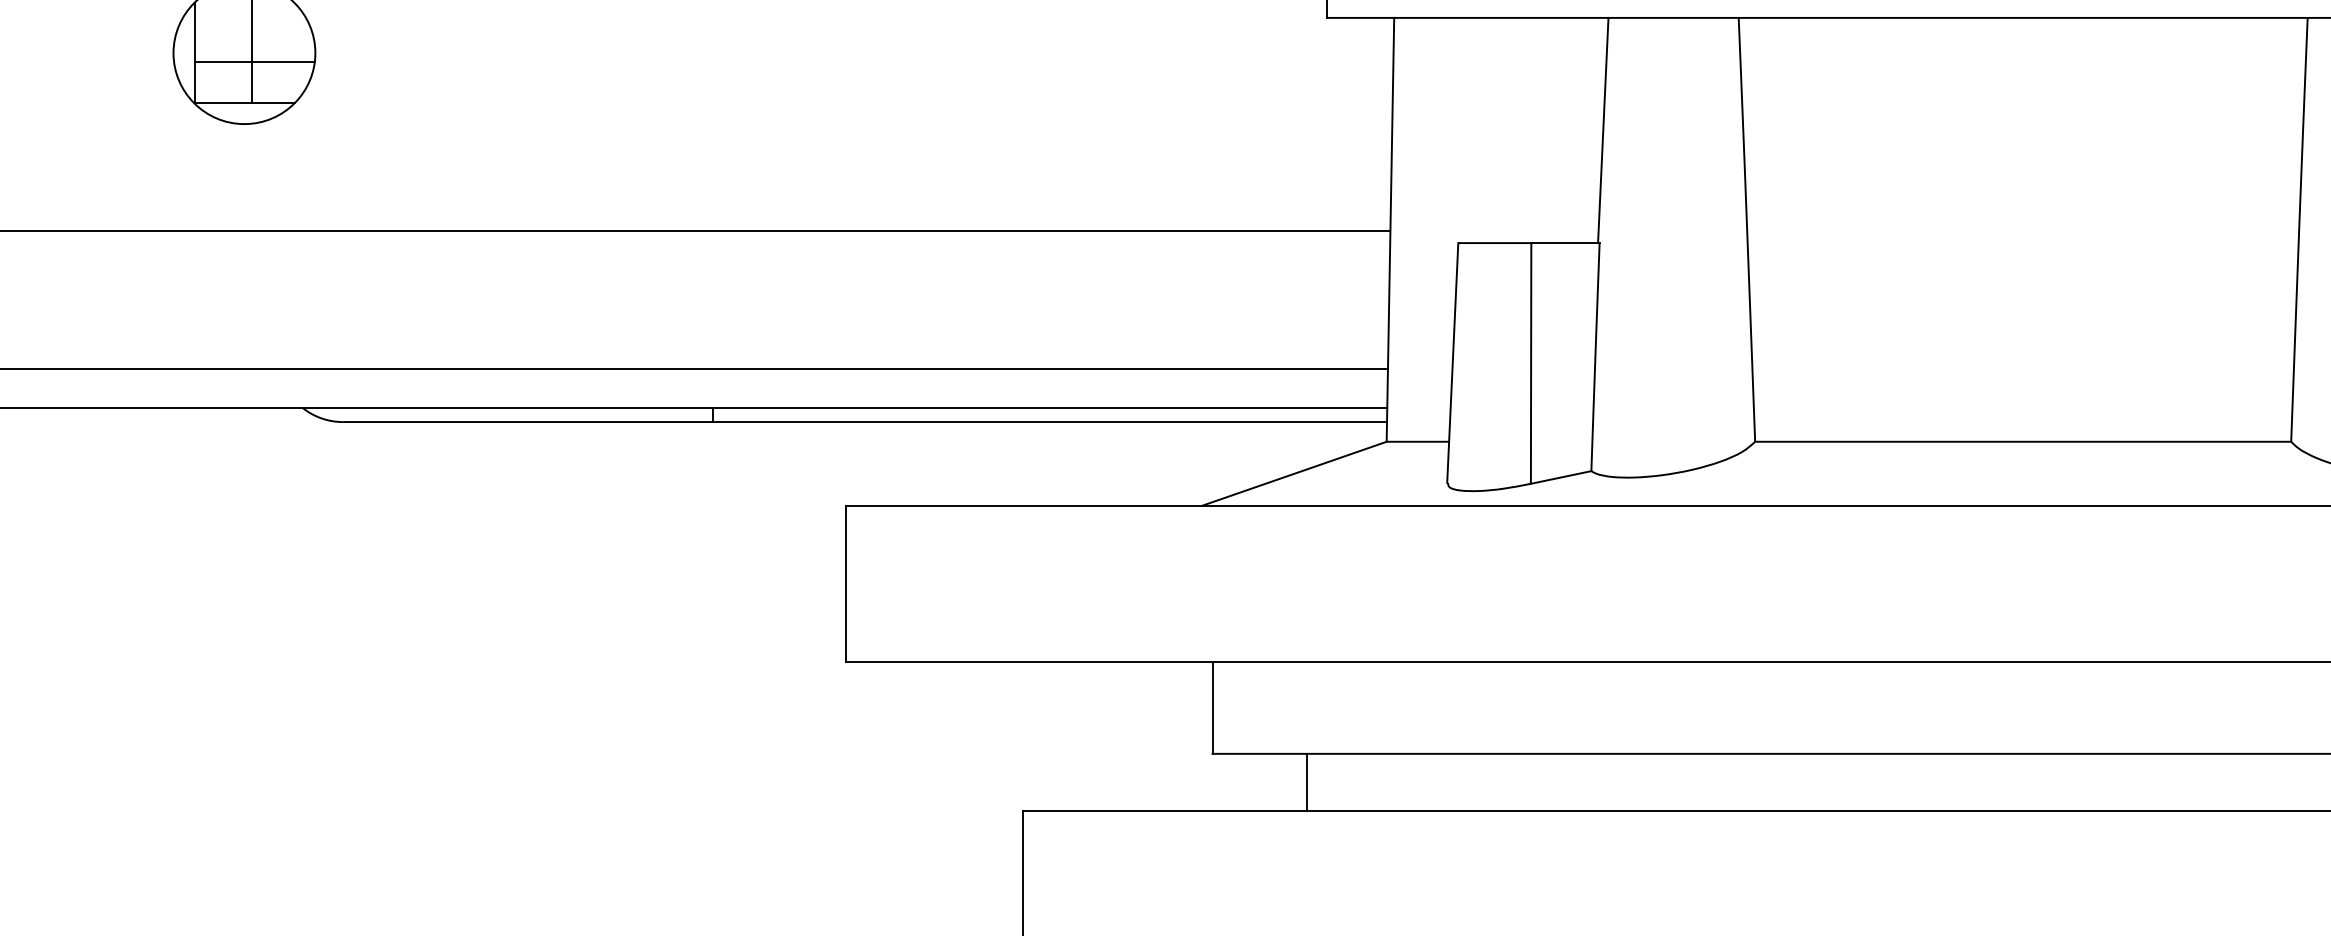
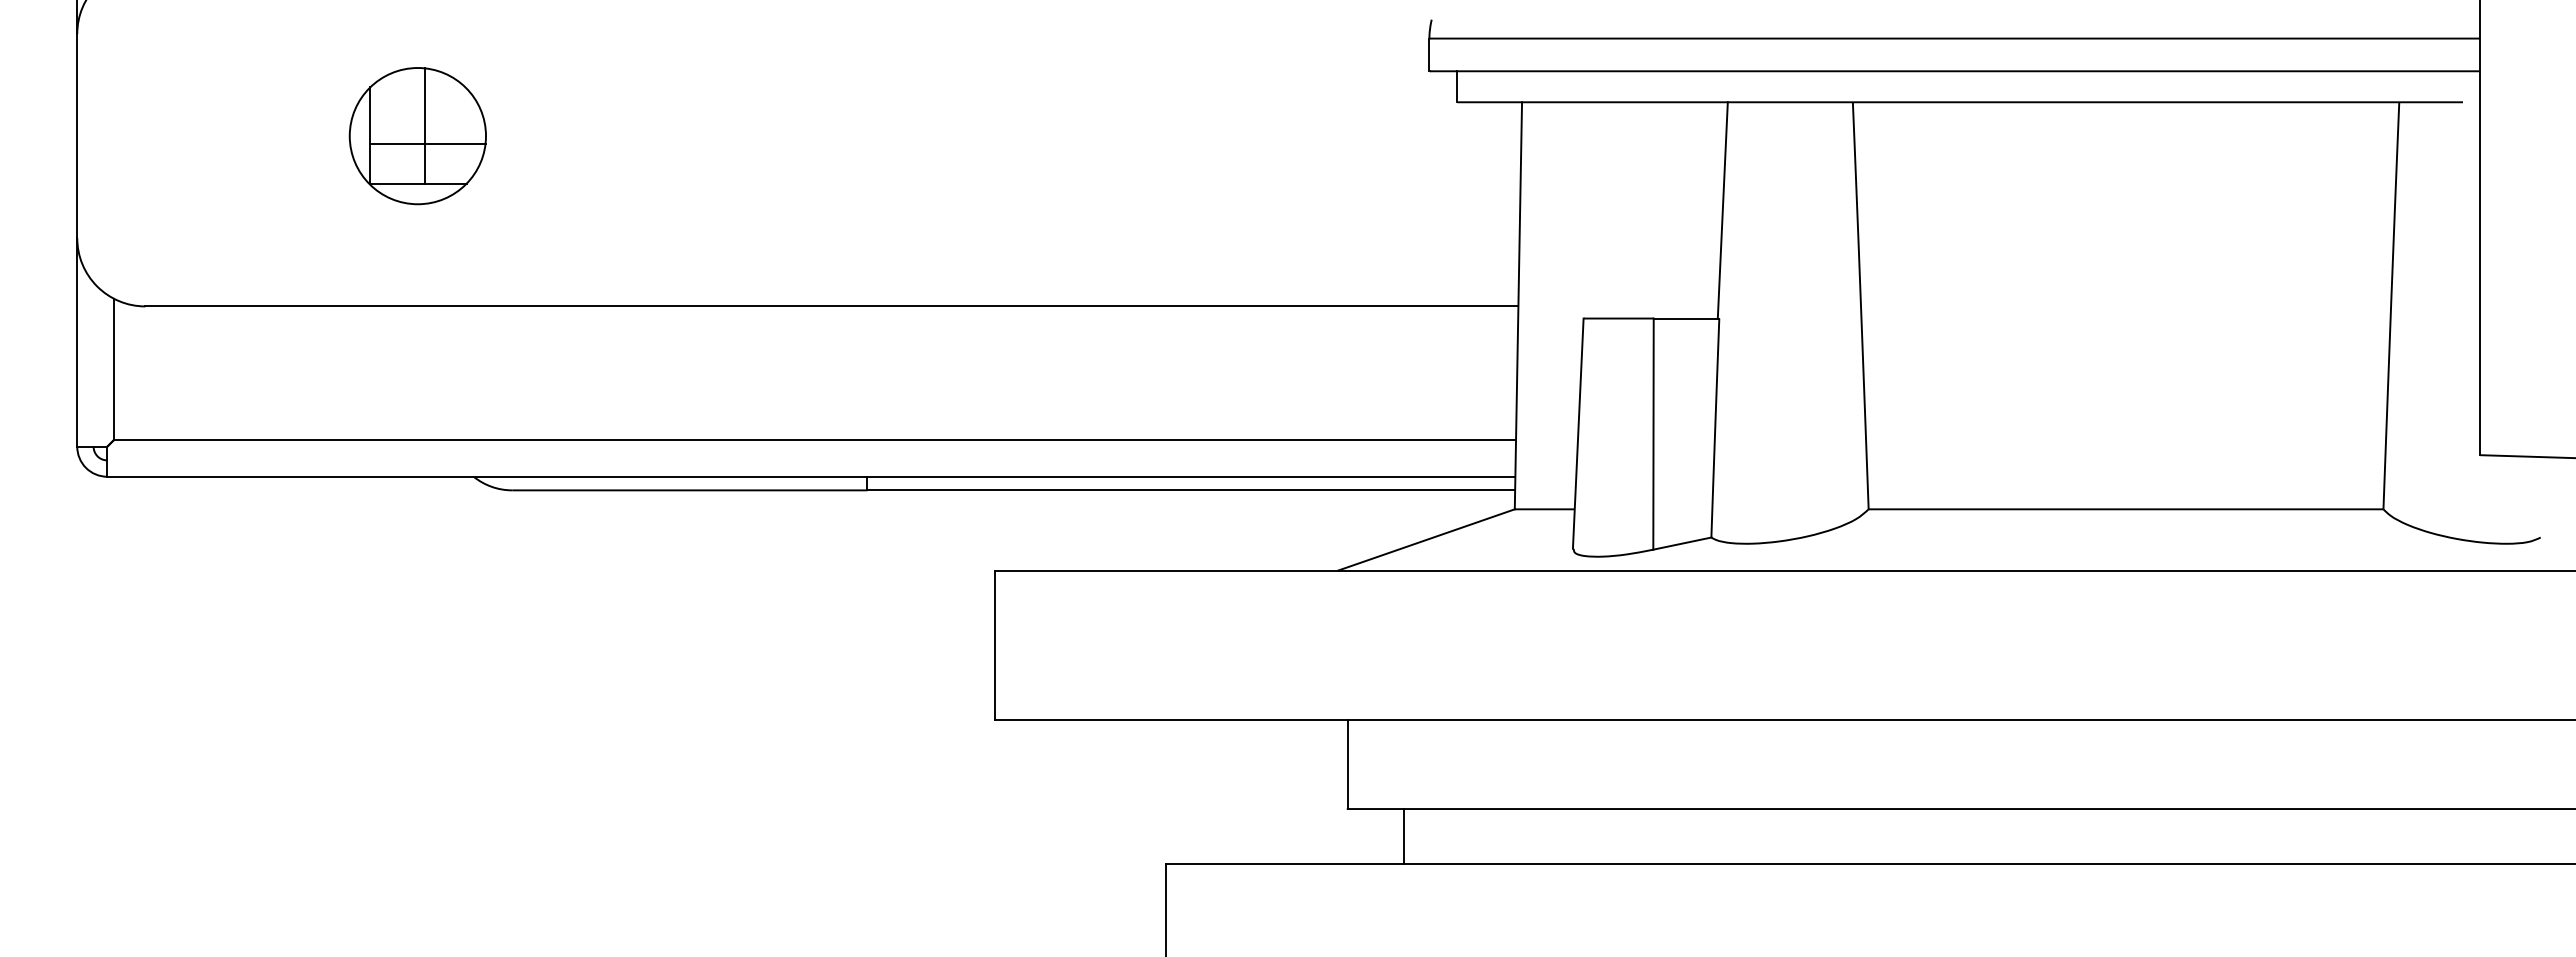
line: (1307, 782) -> (1404, 836), moved

